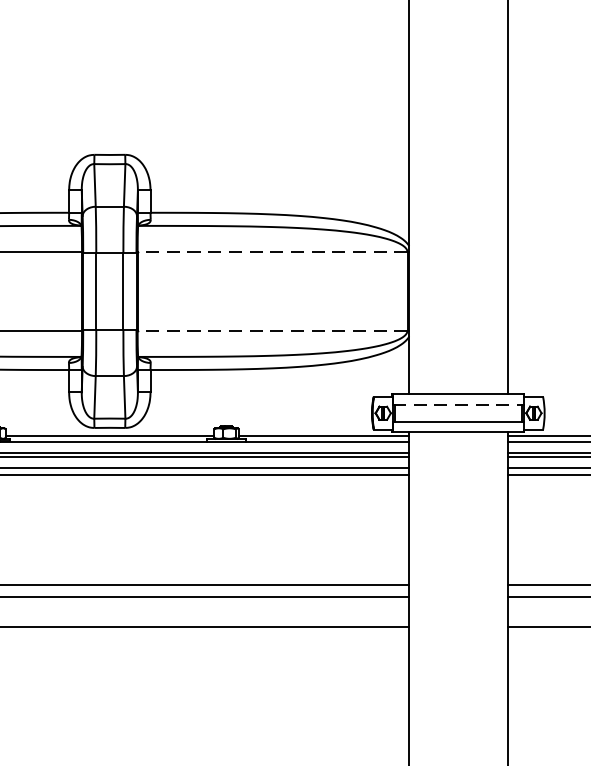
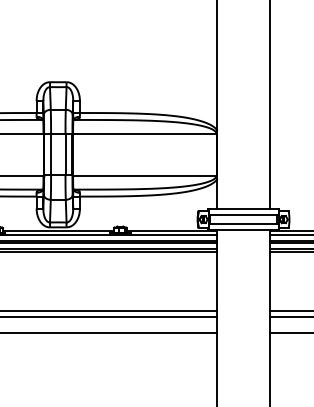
line: (271, 251) -> (144, 133), dashed -> solid
line: (271, 330) -> (144, 175), dashed -> solid
line: (458, 405) -> (243, 215), dashed -> solid

